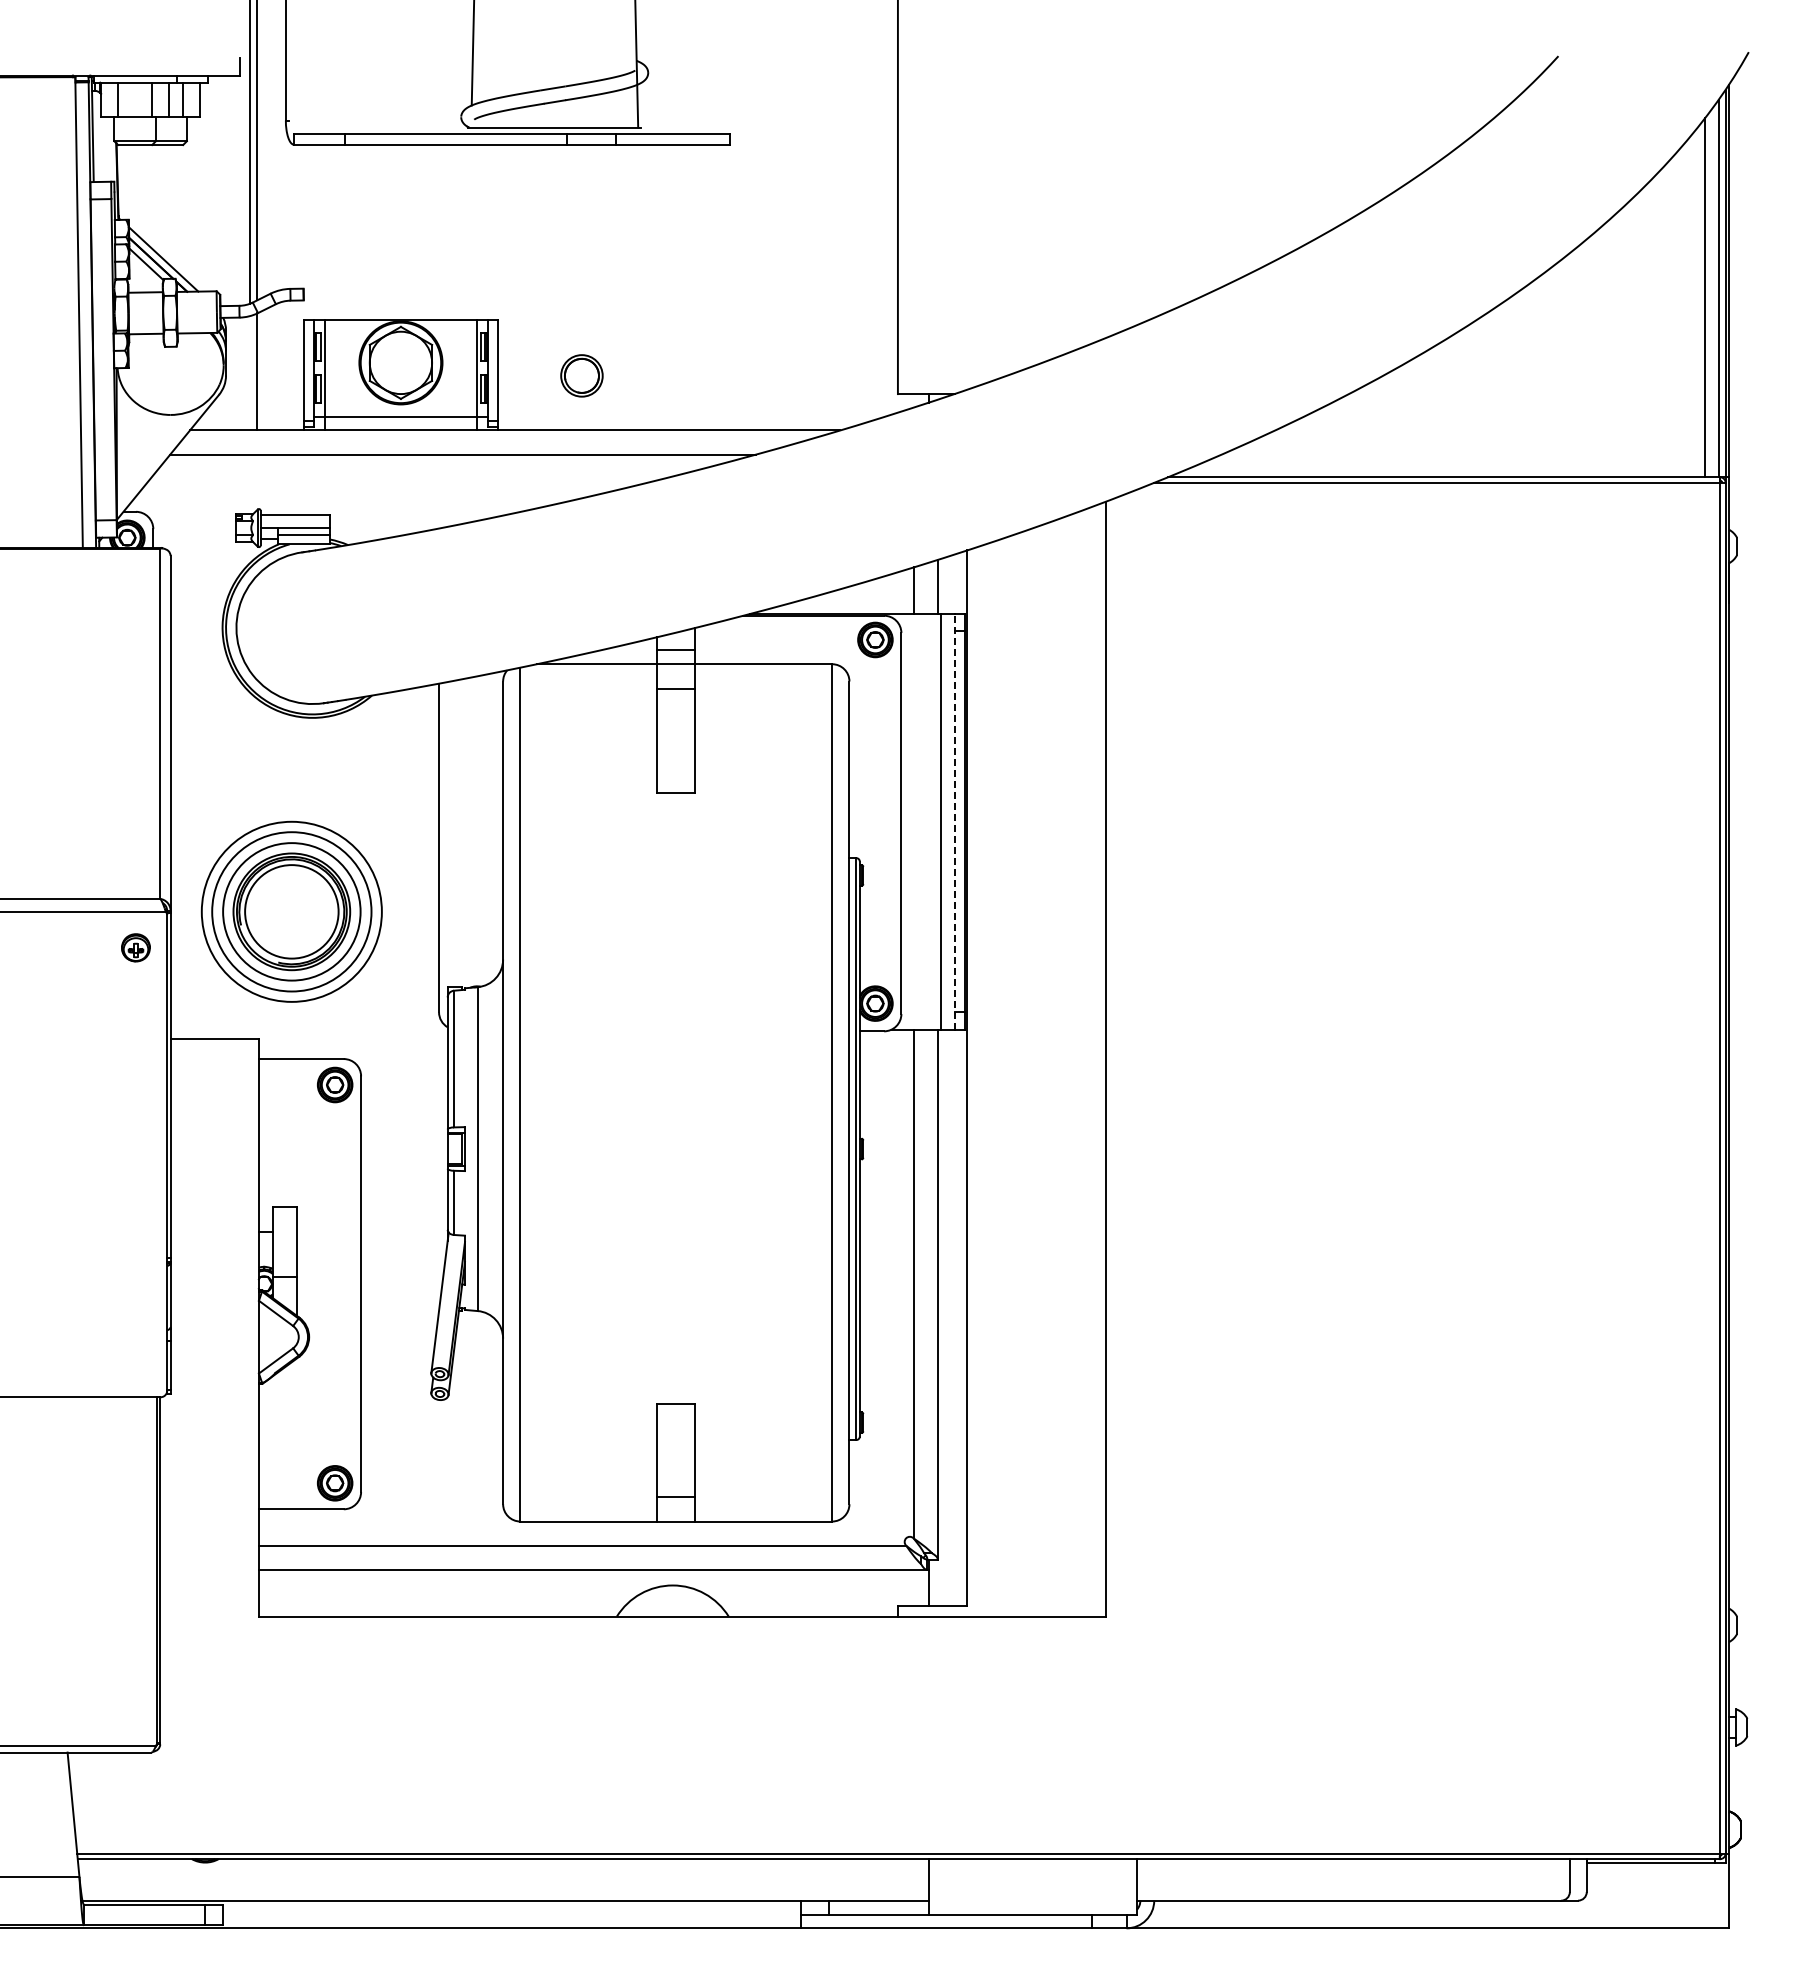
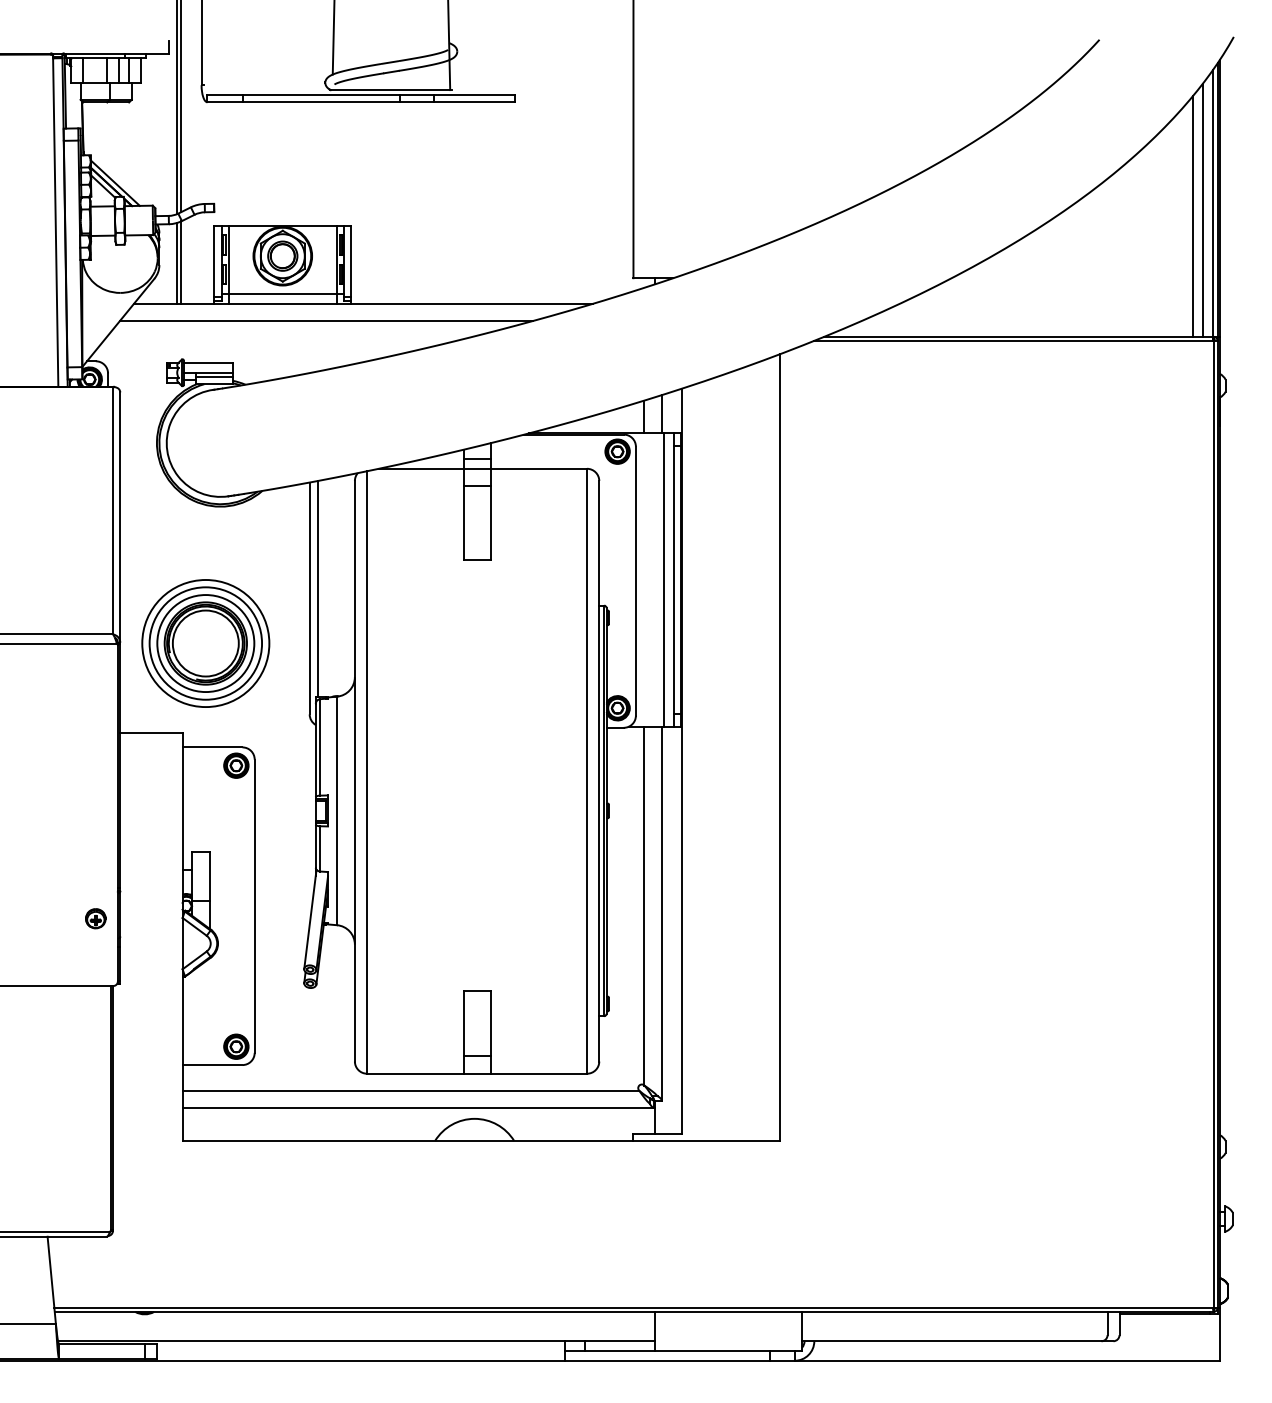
line: (1691, 306) -> (1193, 216), added
line: (250, 373) -> (176, 263), added
part: (581, 375) -> (282, 255), moved
line: (955, 821) -> (674, 579), dashed -> solid
line: (451, 834) -> (318, 588), added
part: (135, 947) -> (95, 918), moved

